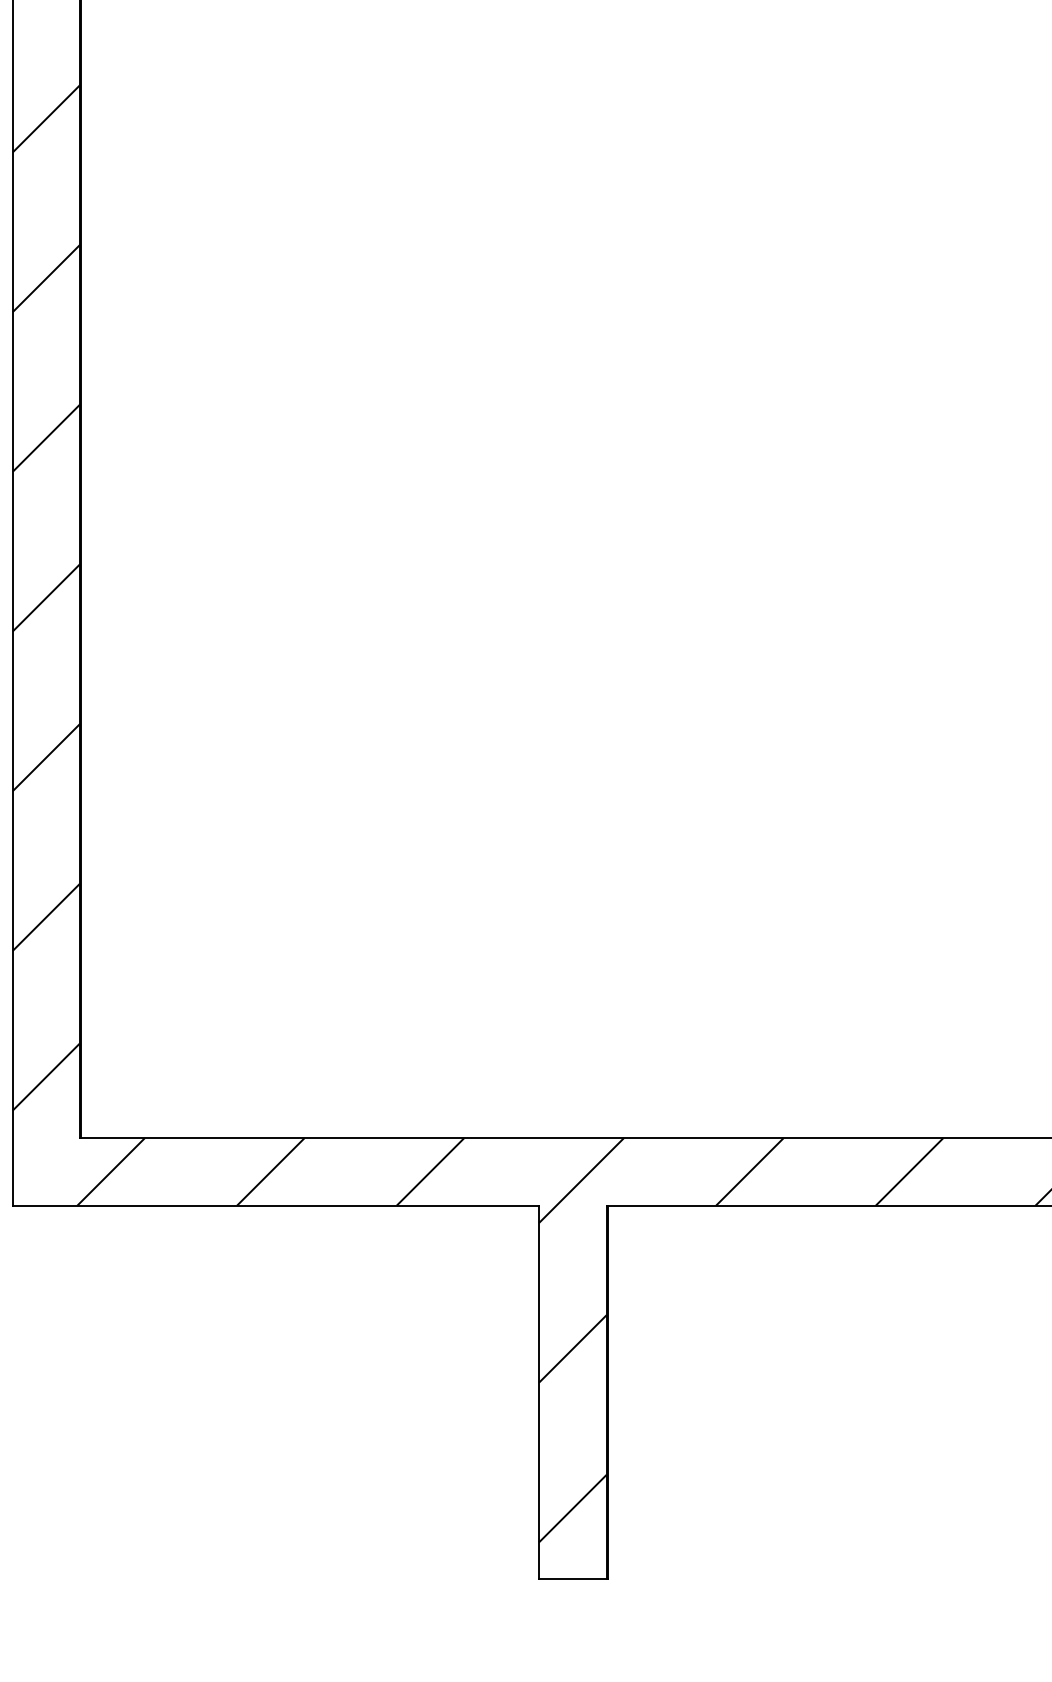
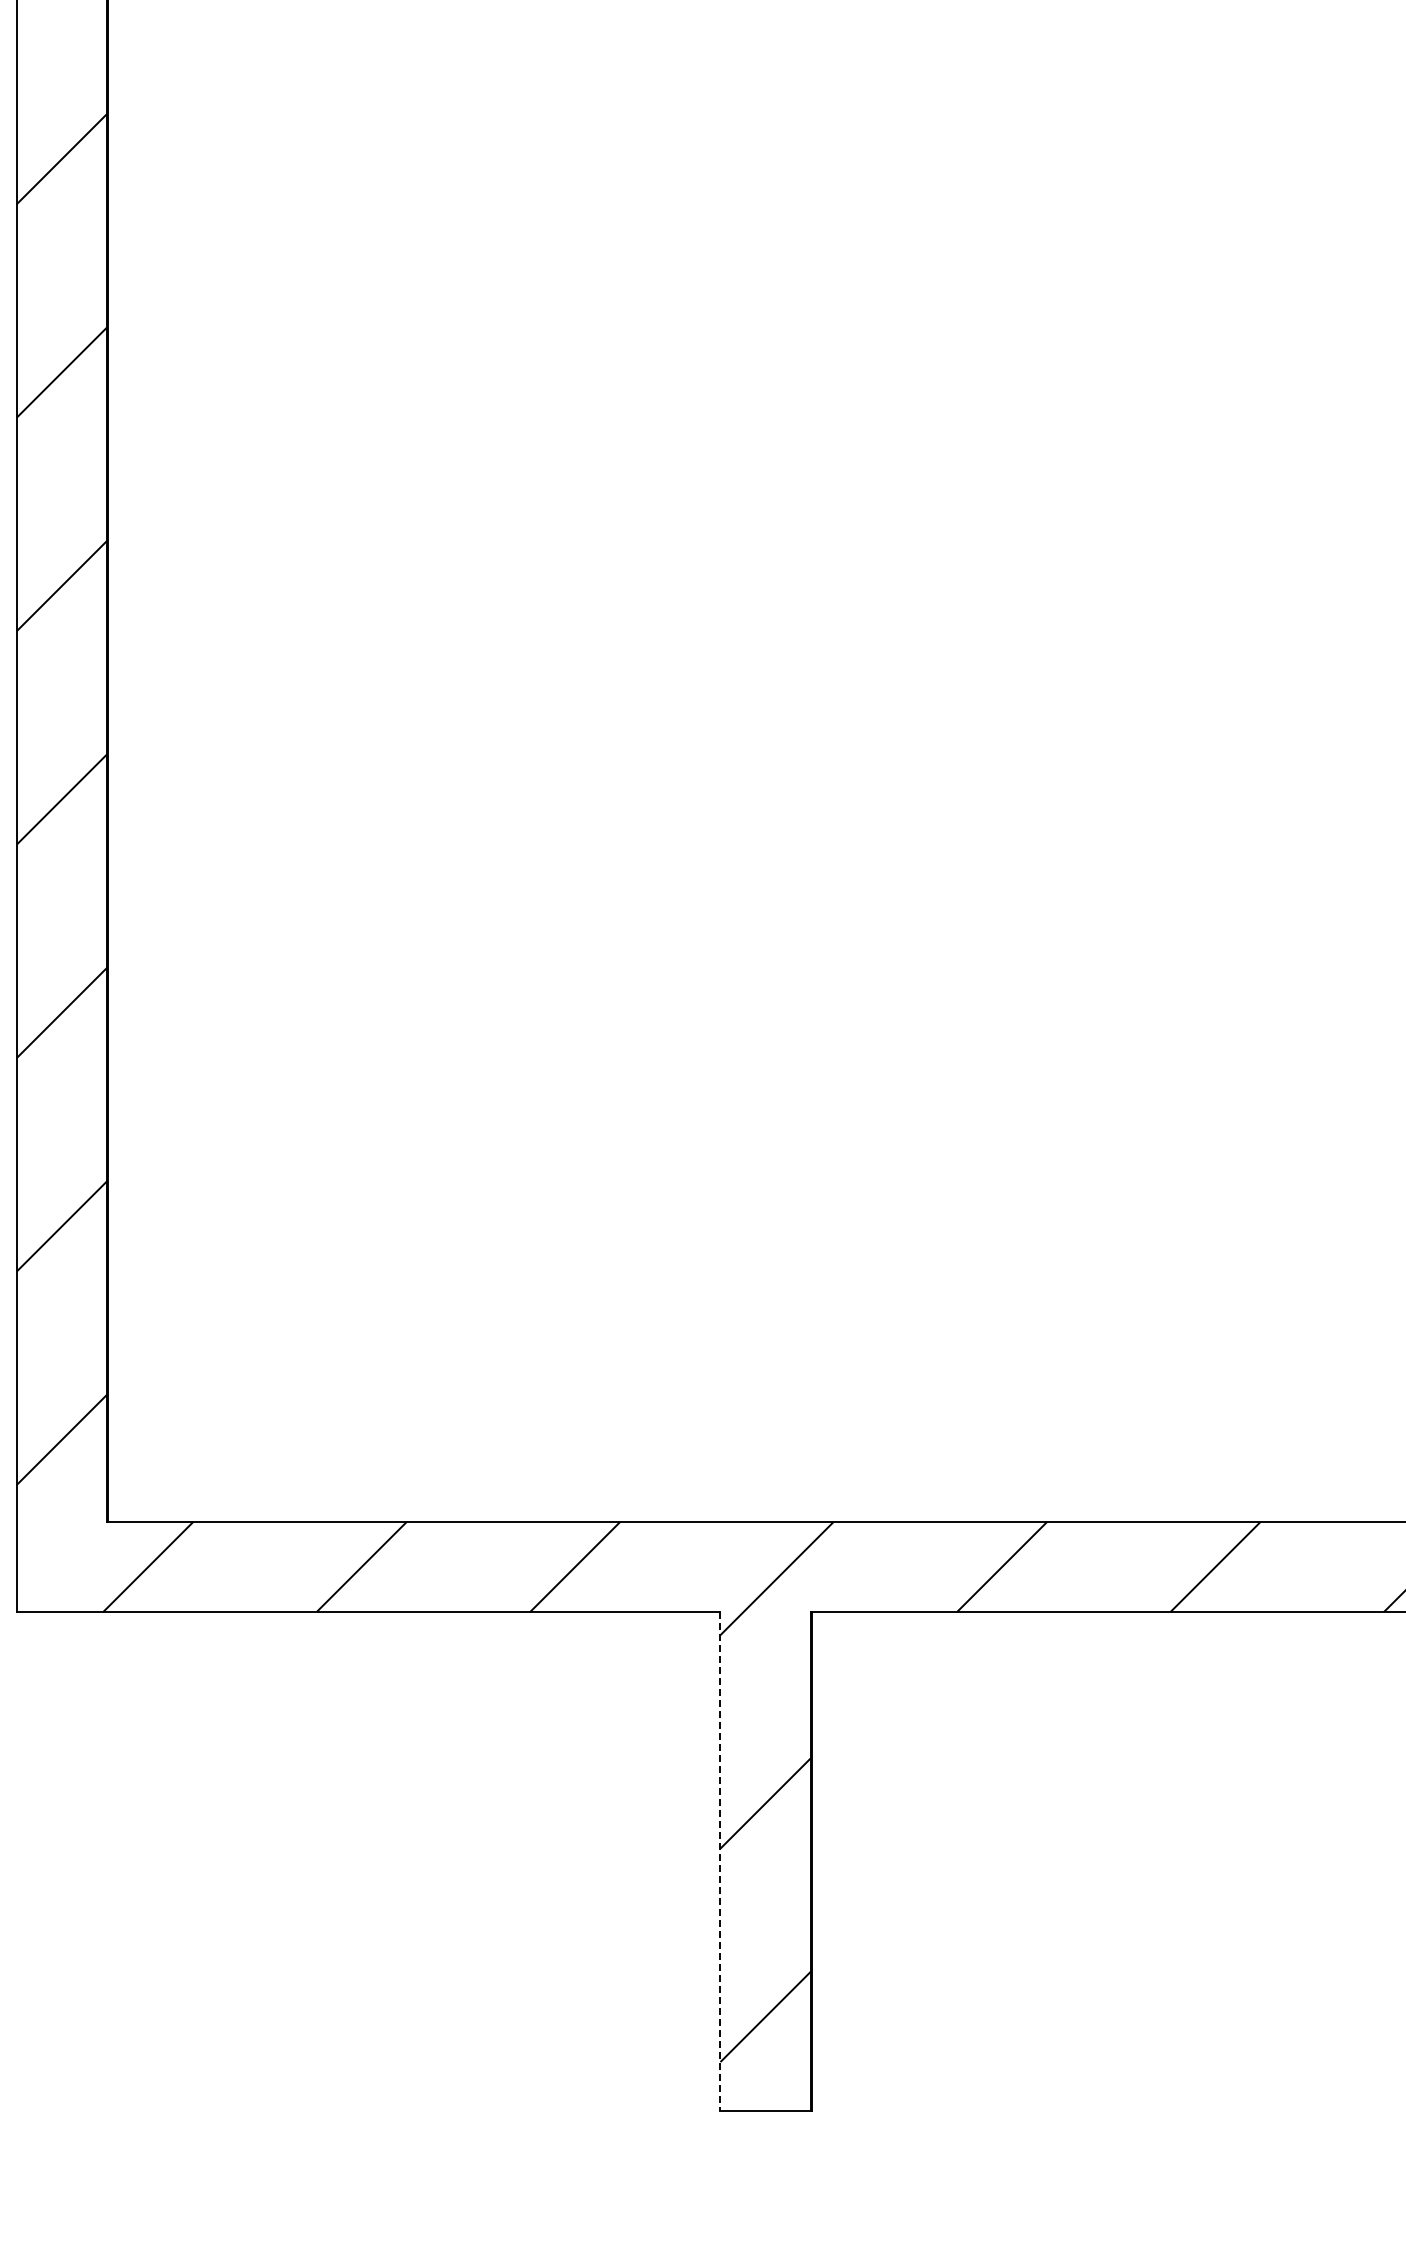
line: (539, 1392) -> (720, 1861), solid -> dashed

